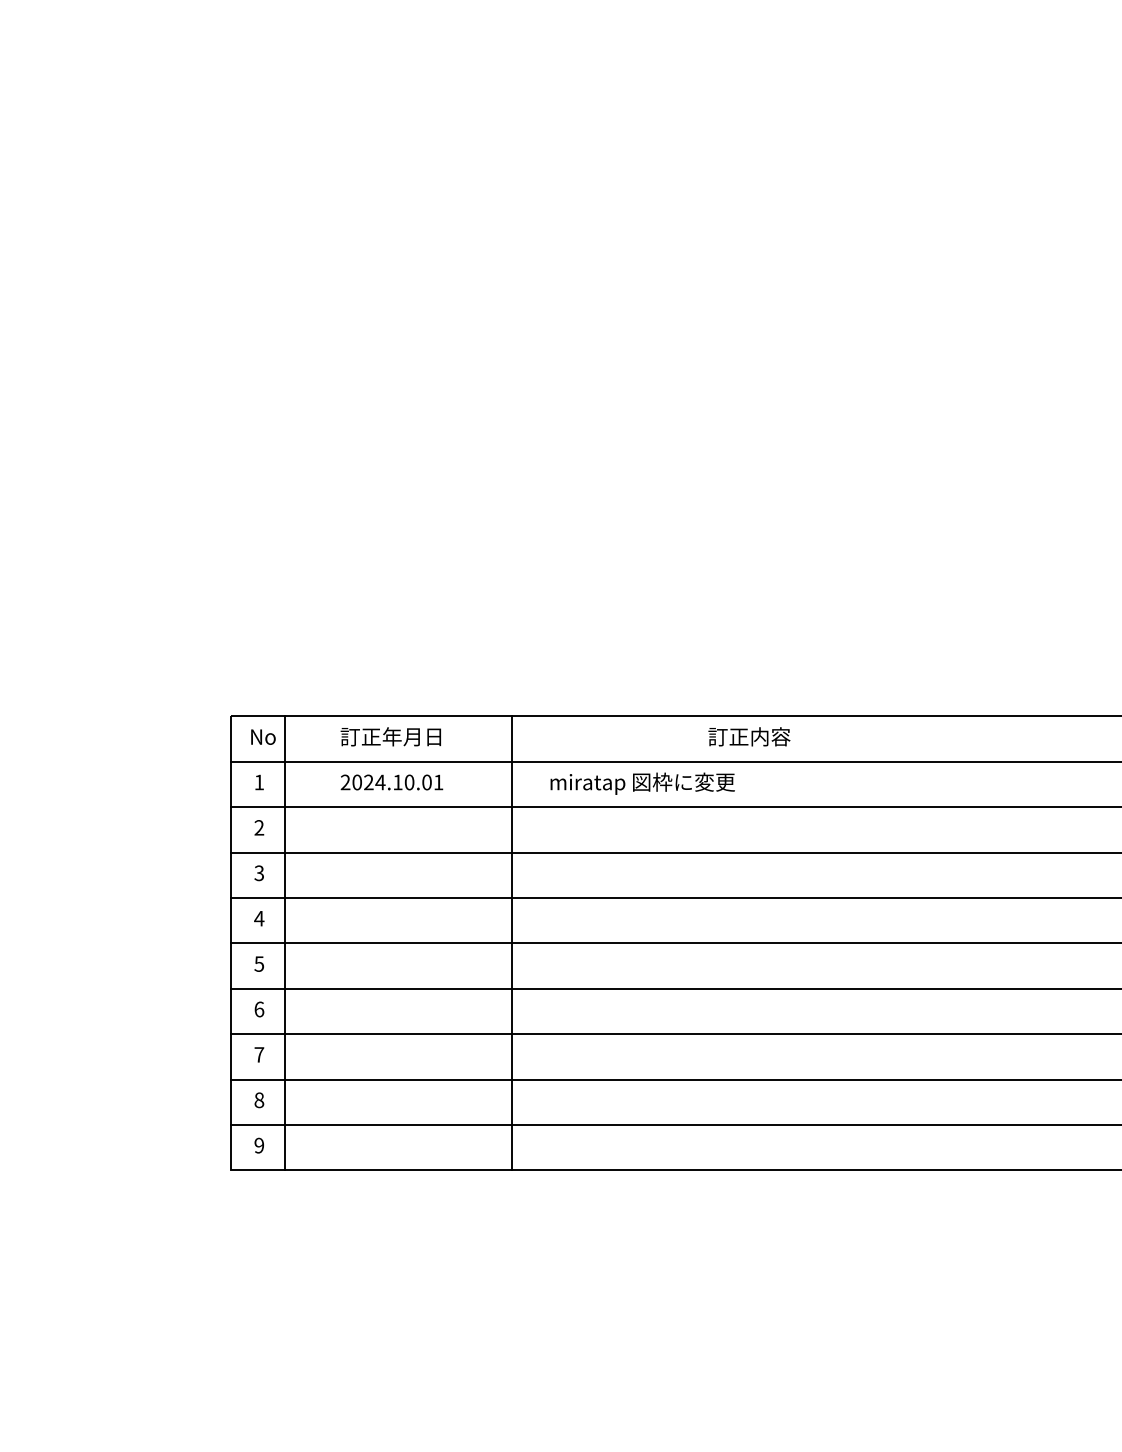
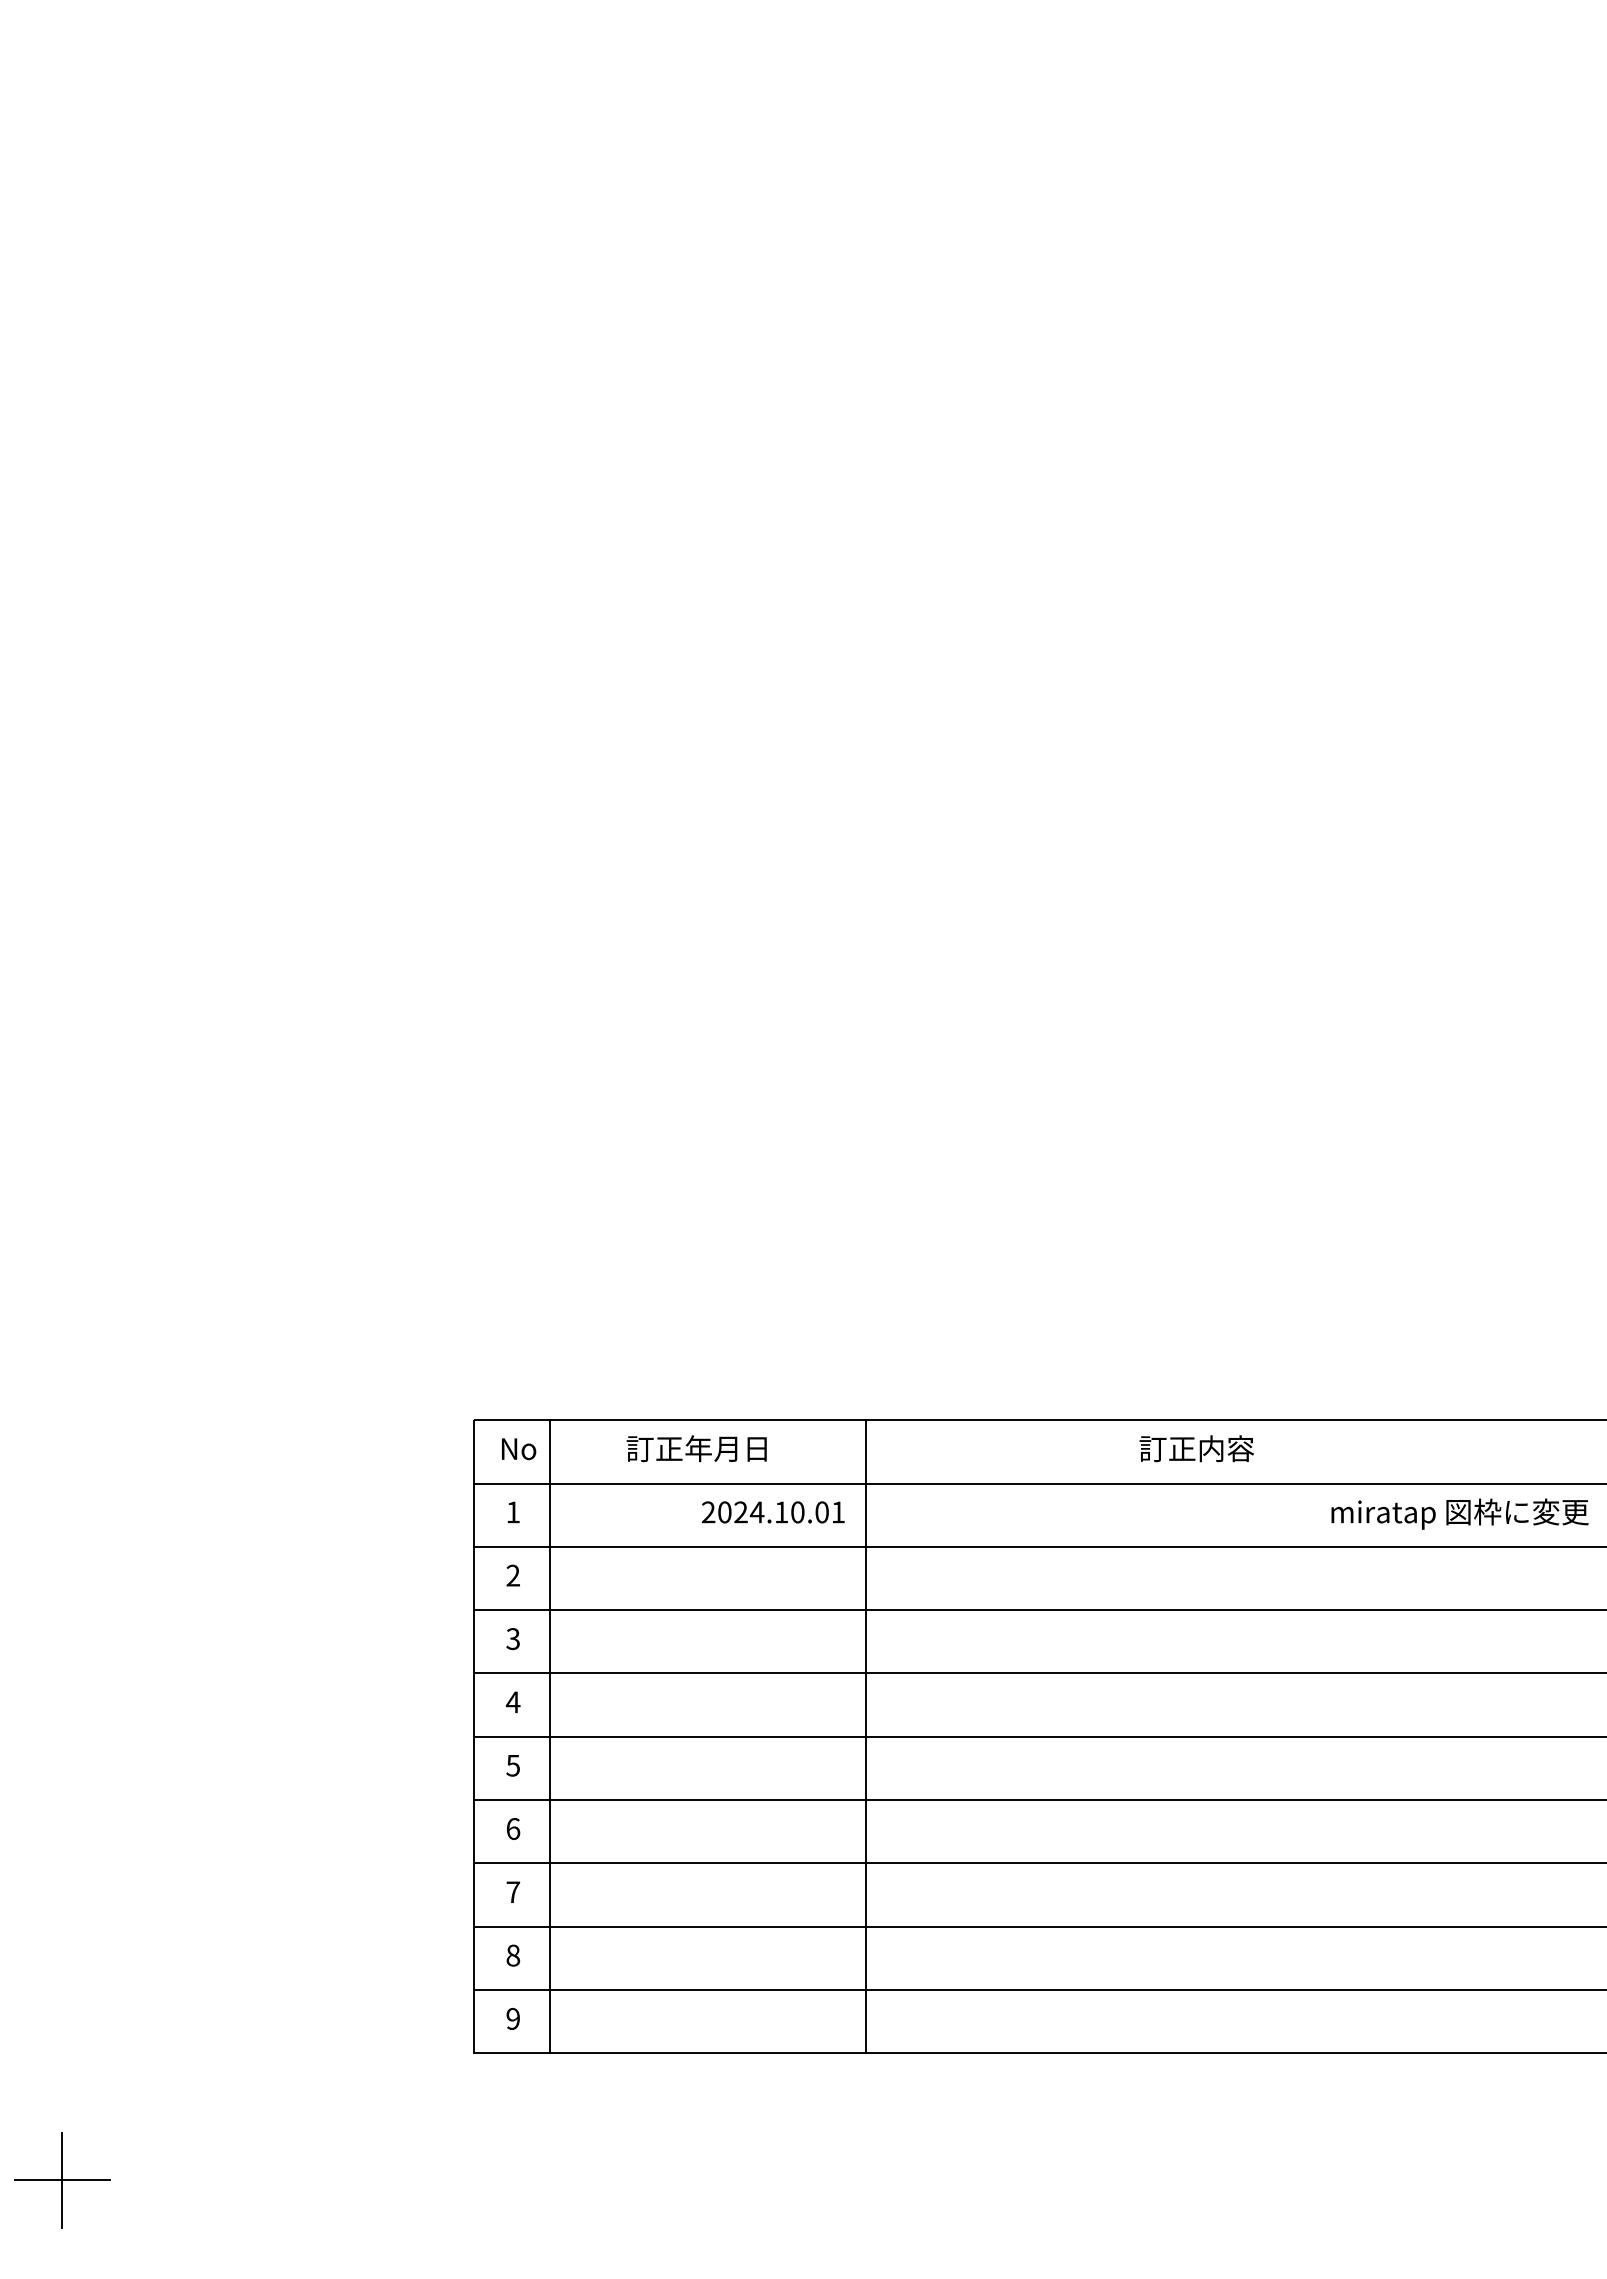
text: (392, 782) -> (773, 1512), moved
text: (642, 783) -> (1459, 1513), moved

